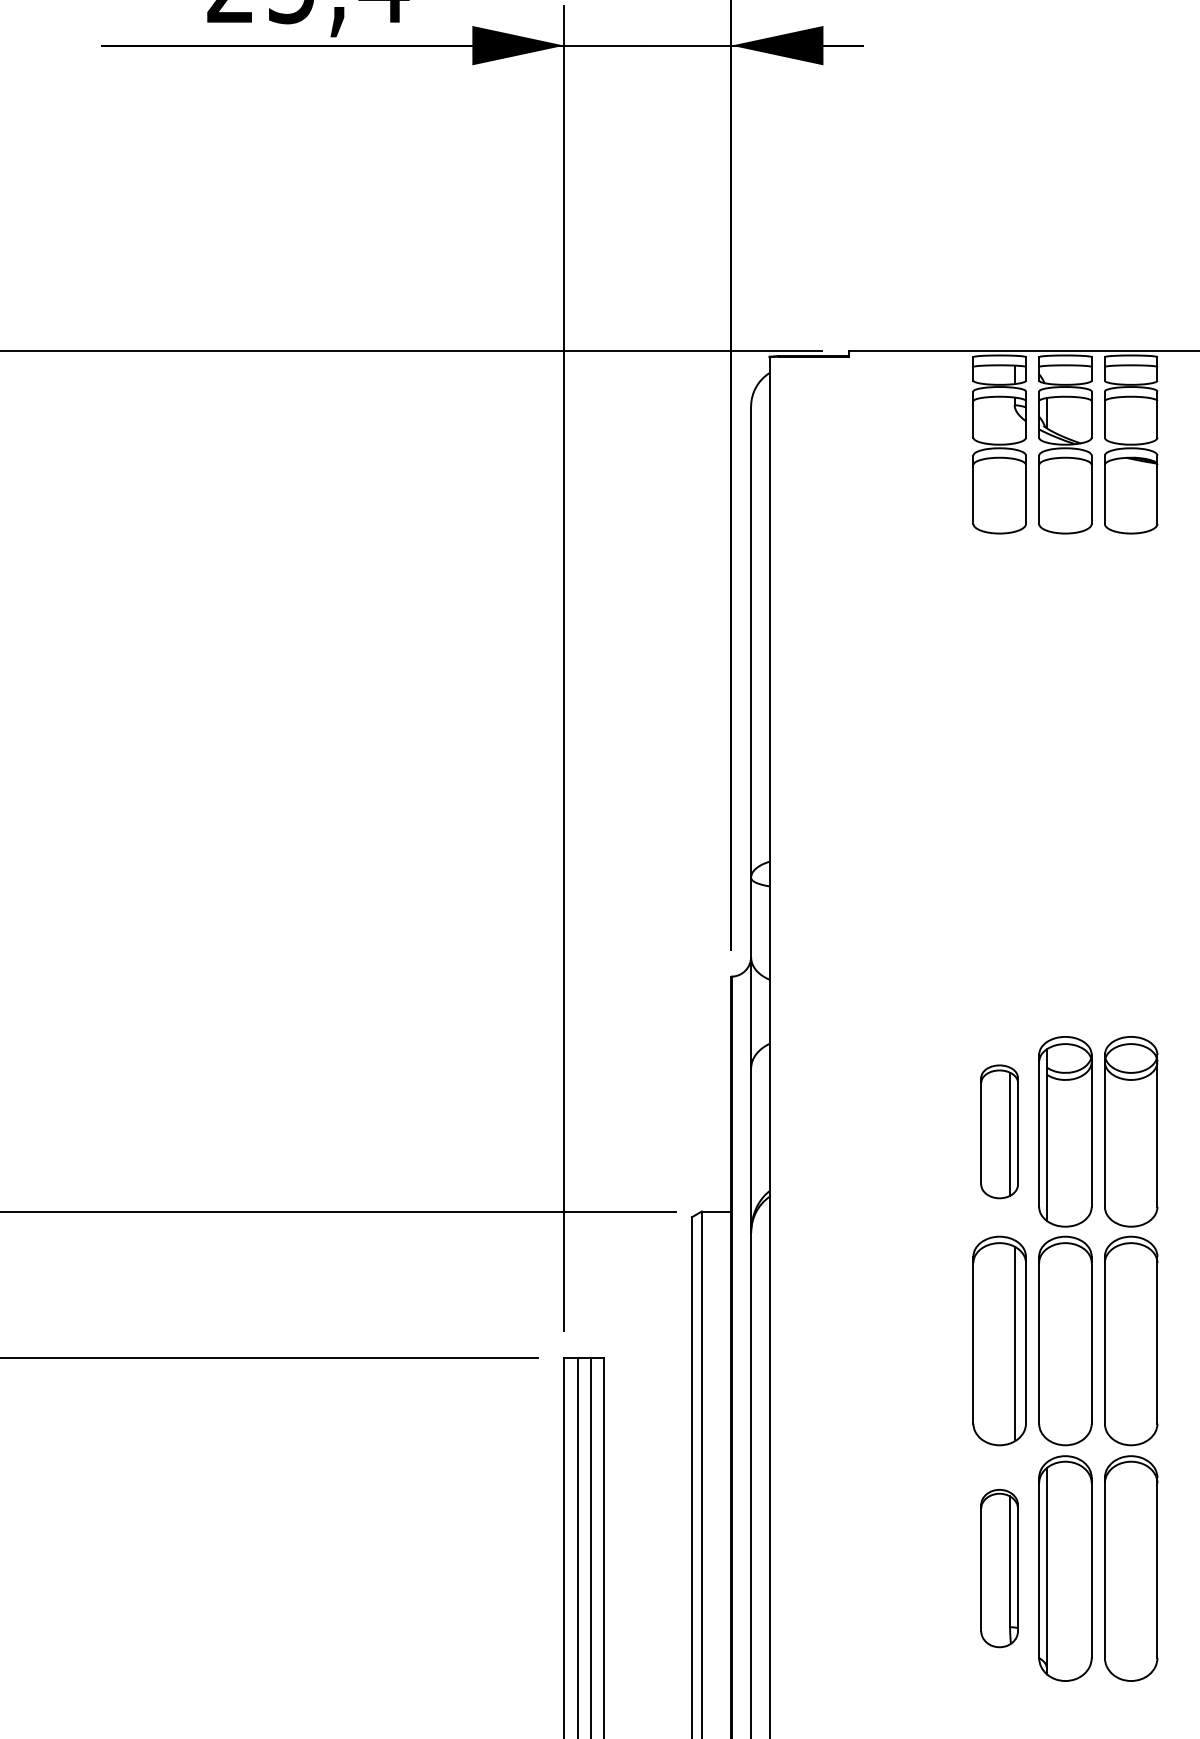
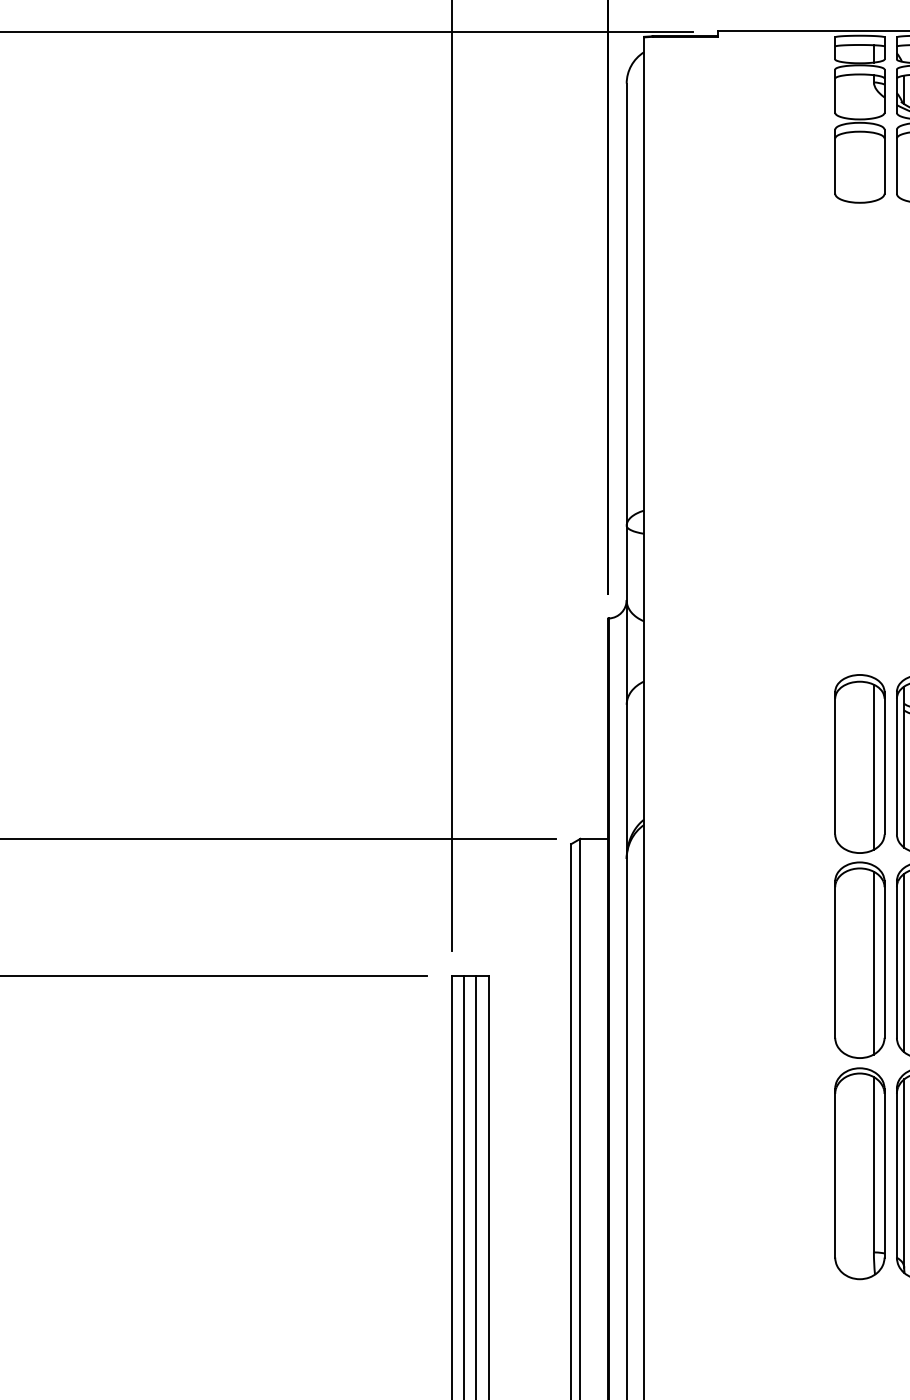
part: (999, 1131) -> (859, 763), size x1.43
line: (1046, 1343) -> (903, 962), added
part: (999, 1568) -> (859, 1173), size x1.43

